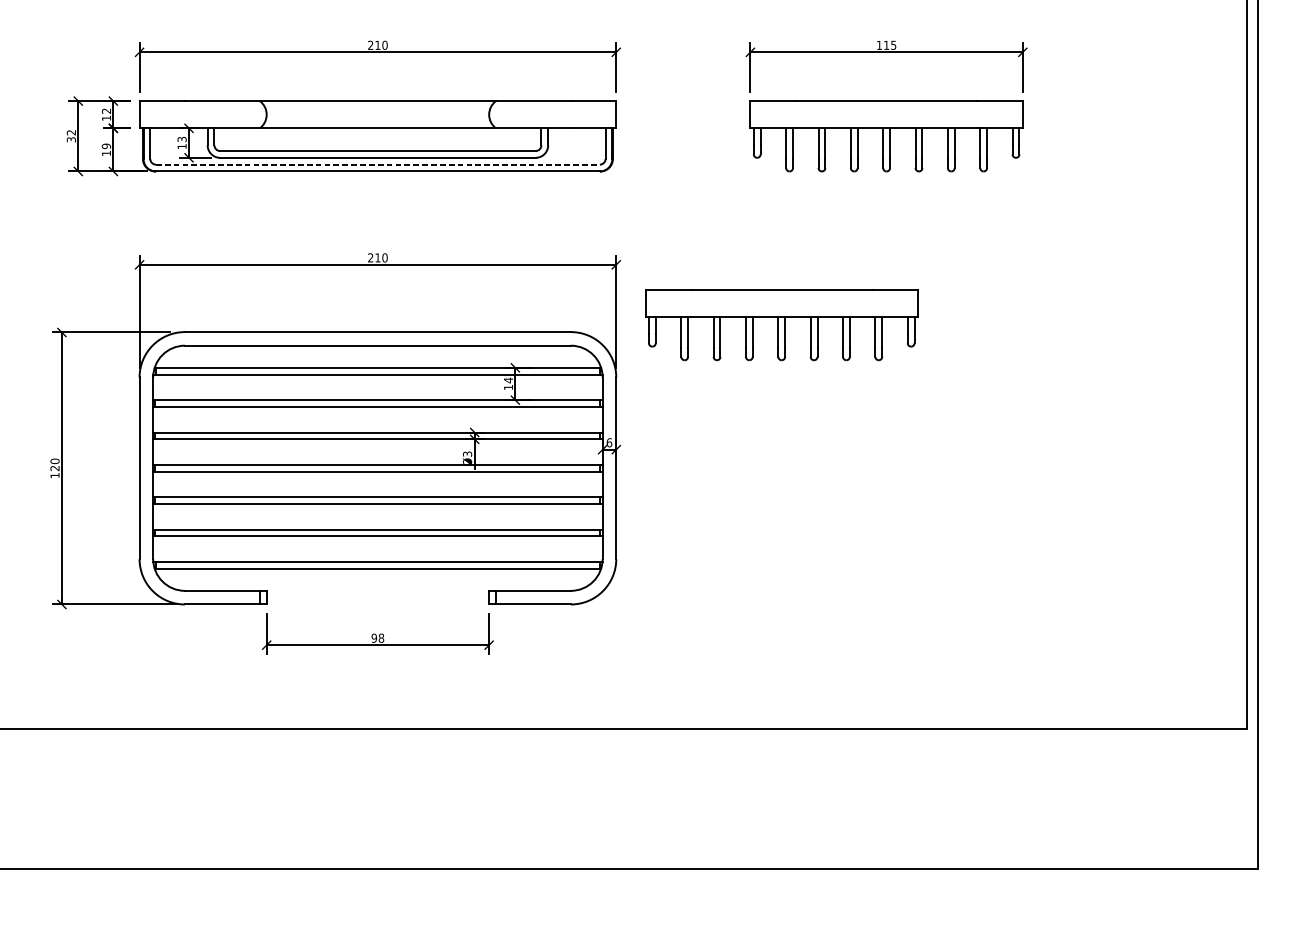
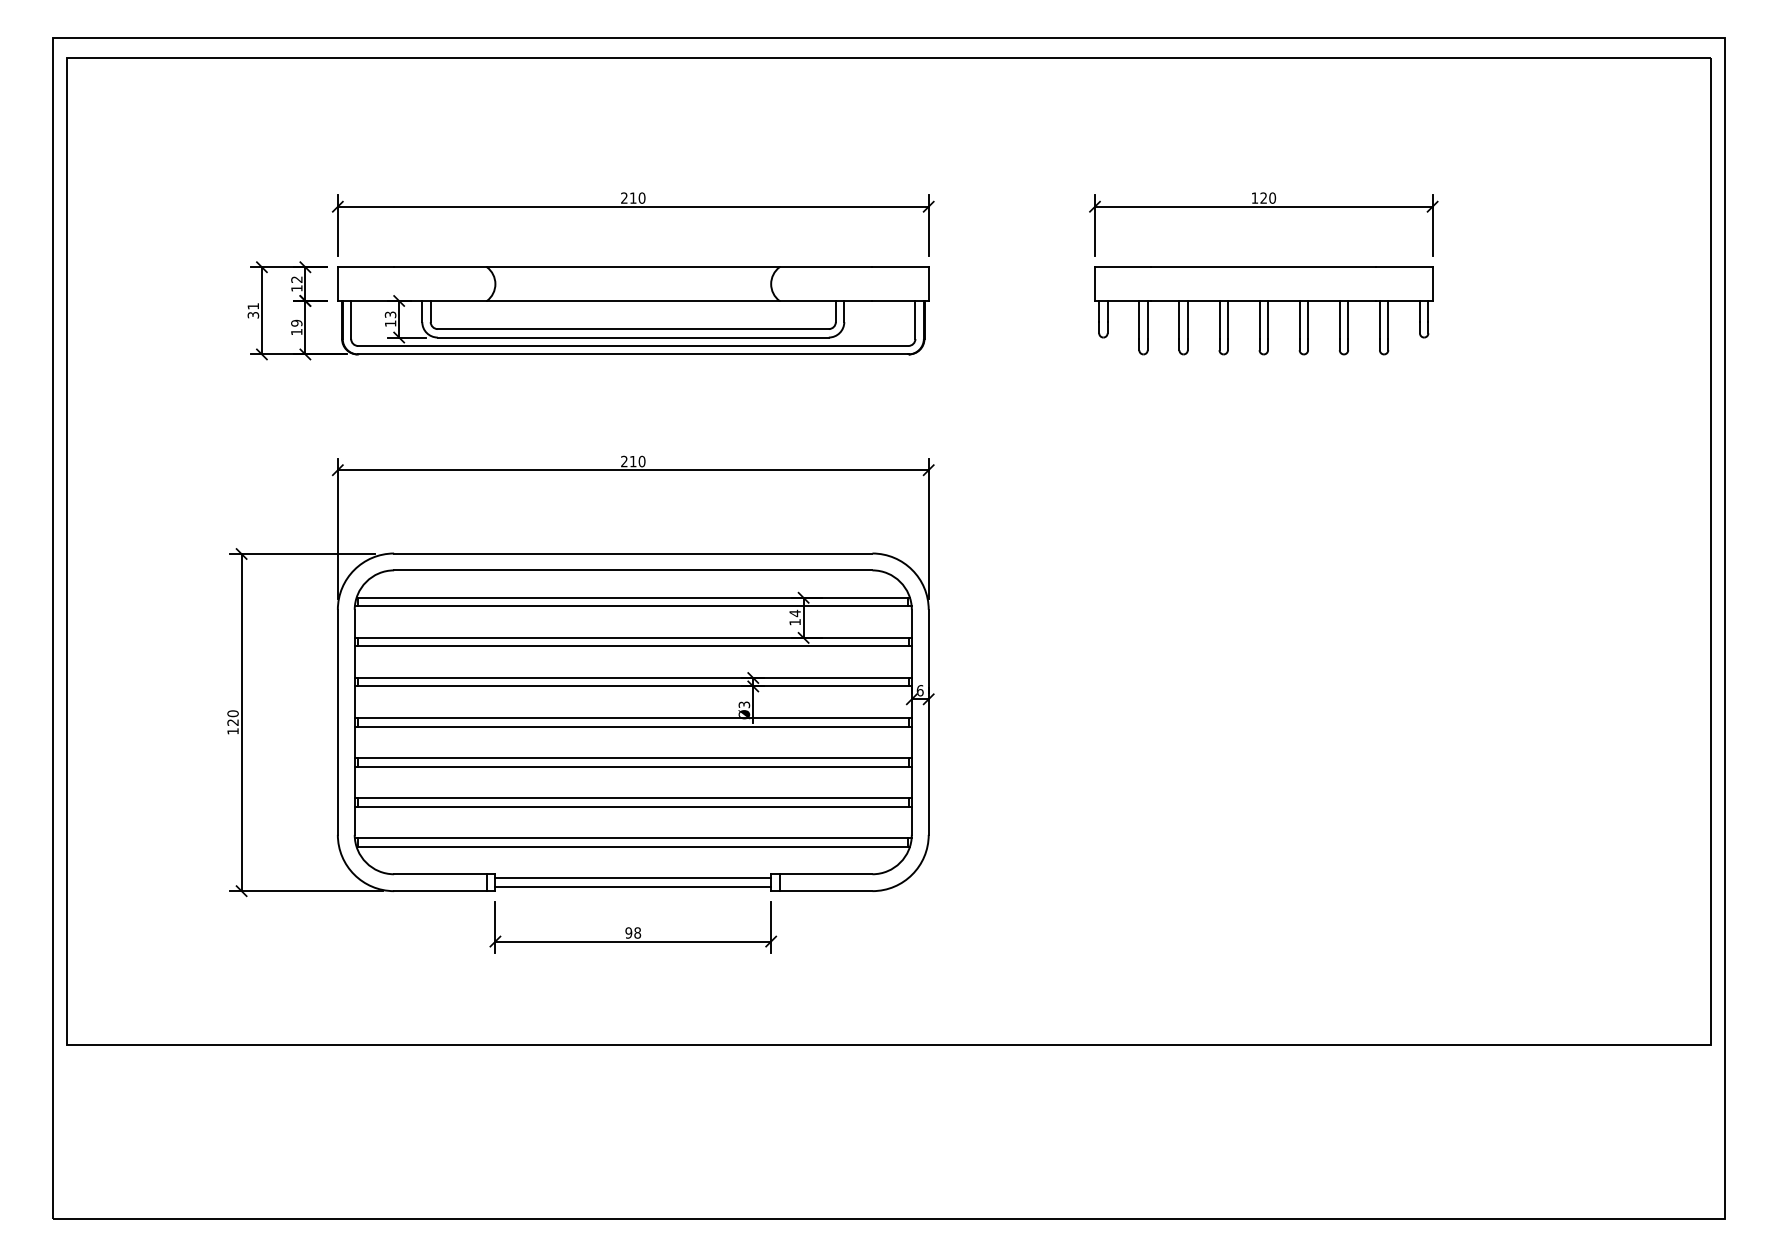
text: (890, 44) -> (1268, 197), 115 -> 120
text: (70, 132) -> (252, 306), 32 -> 31
line: (378, 165) -> (633, 346), dashed -> solid
part: (781, 324) -> (1133, 544), removed
line: (378, 594) -> (633, 878), added
line: (378, 600) -> (633, 886), added

